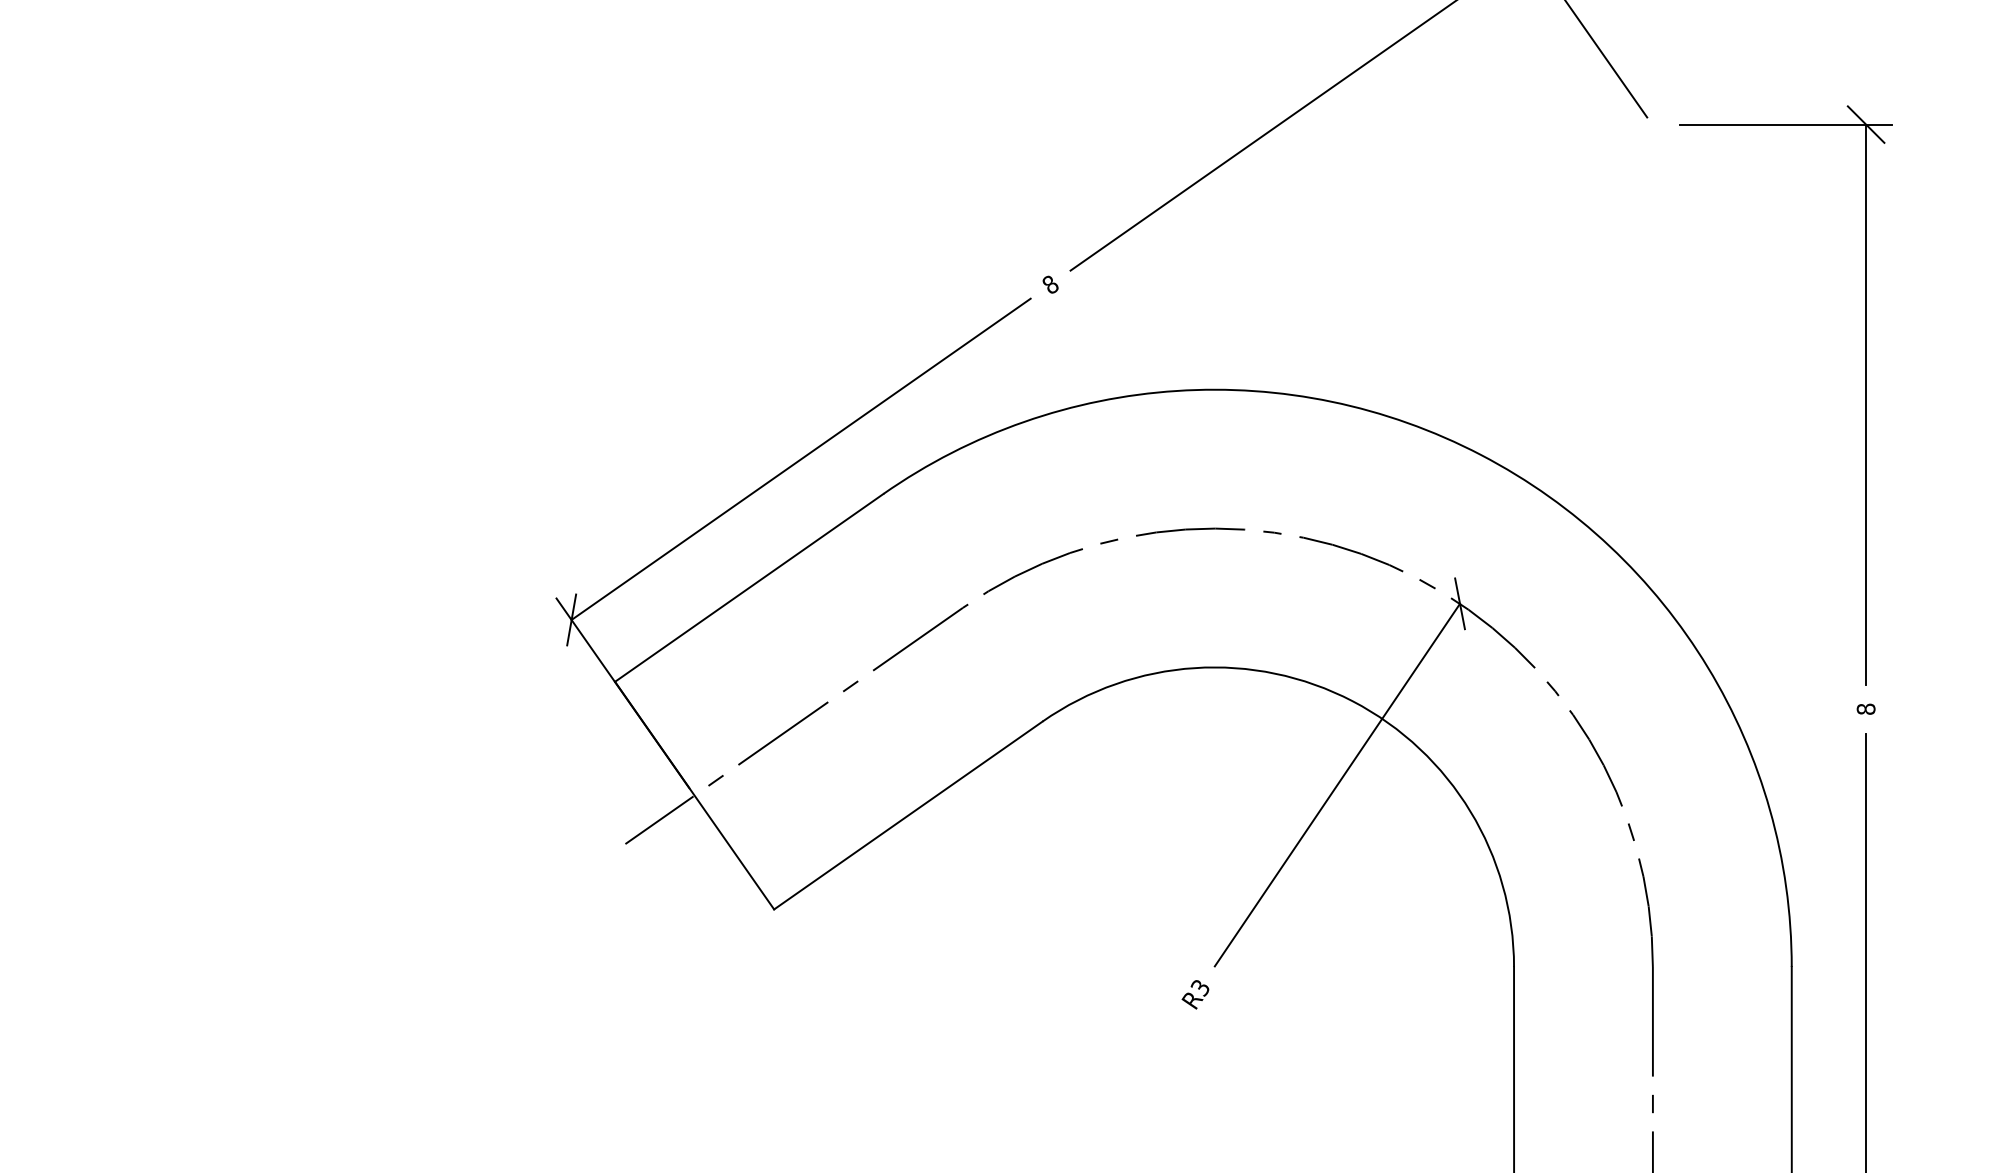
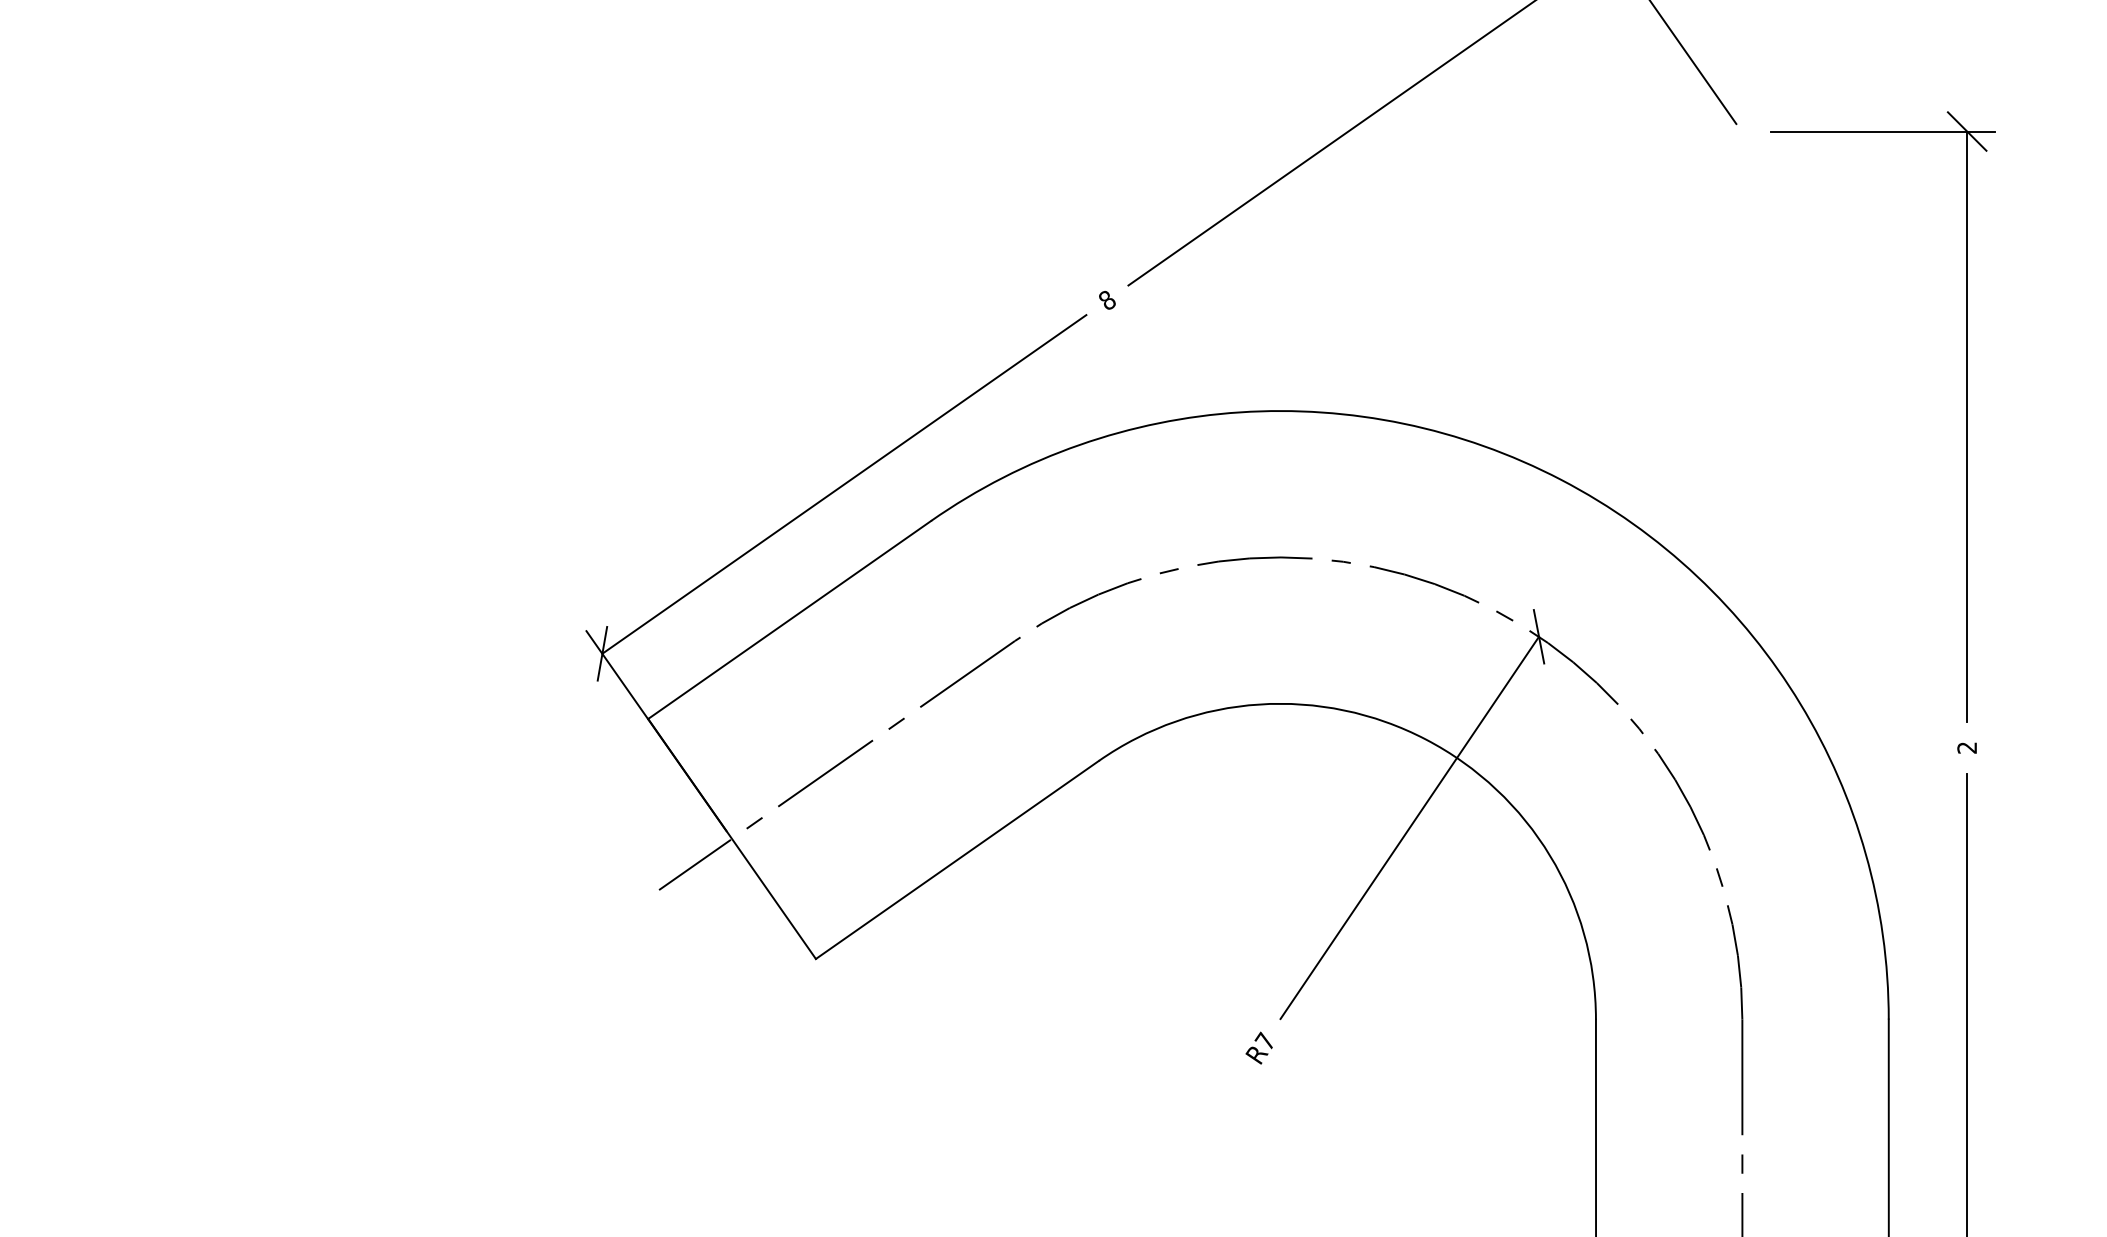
text: (1866, 708) -> (1967, 747), 8 -> 2
text: (1199, 987) -> (1264, 1041), R3 -> R7

